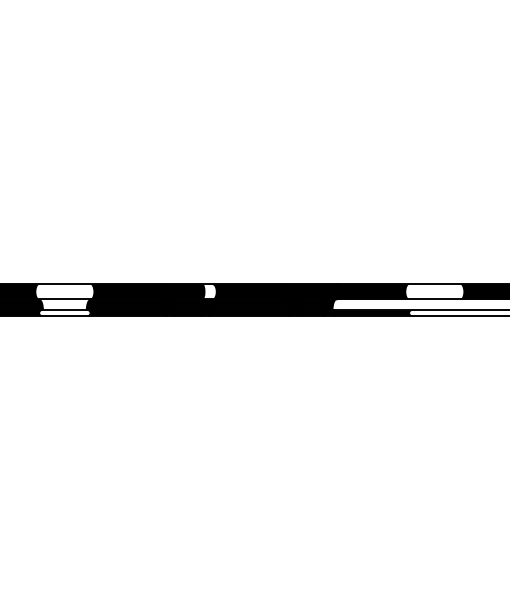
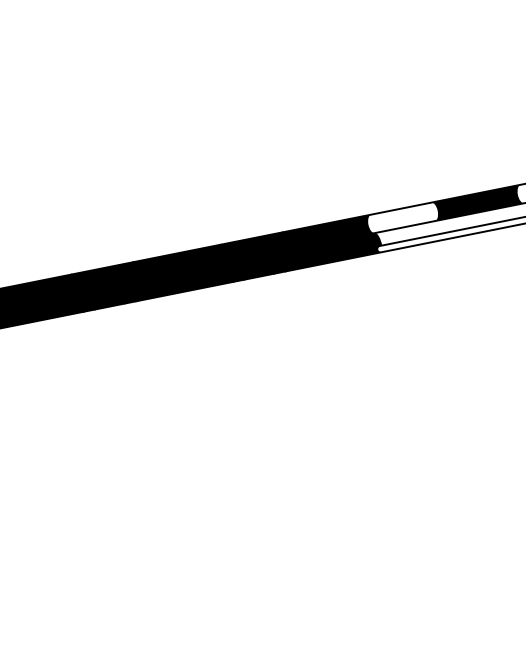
fill: (209, 291) -> (129, 271), added
fill: (372, 304) -> (330, 248), added

